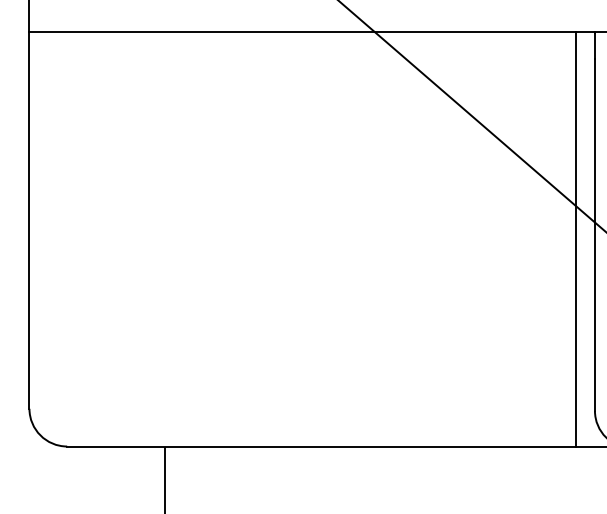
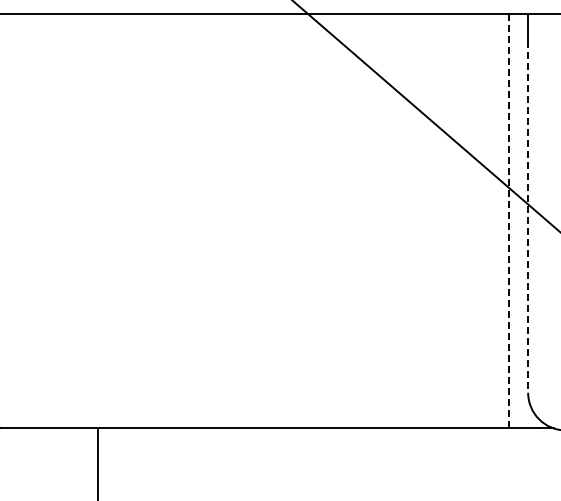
line: (594, 234) -> (527, 216), solid -> dashed
line: (576, 239) -> (509, 221), solid -> dashed

